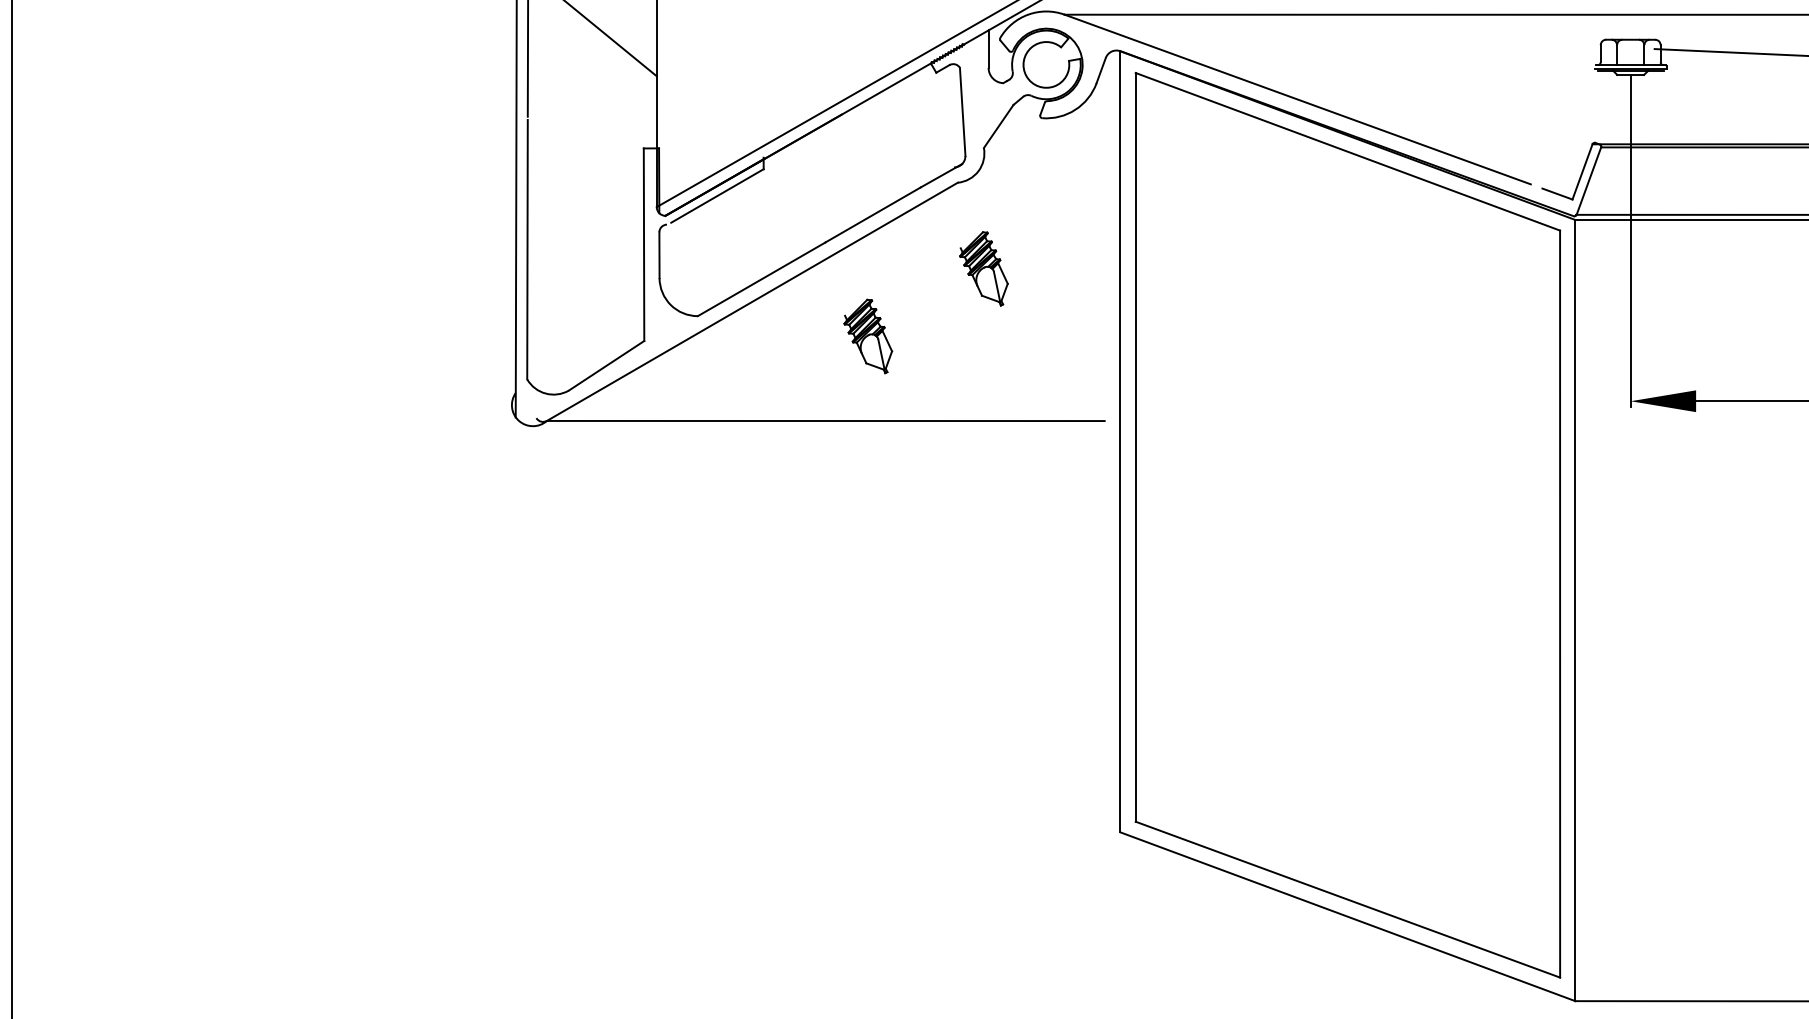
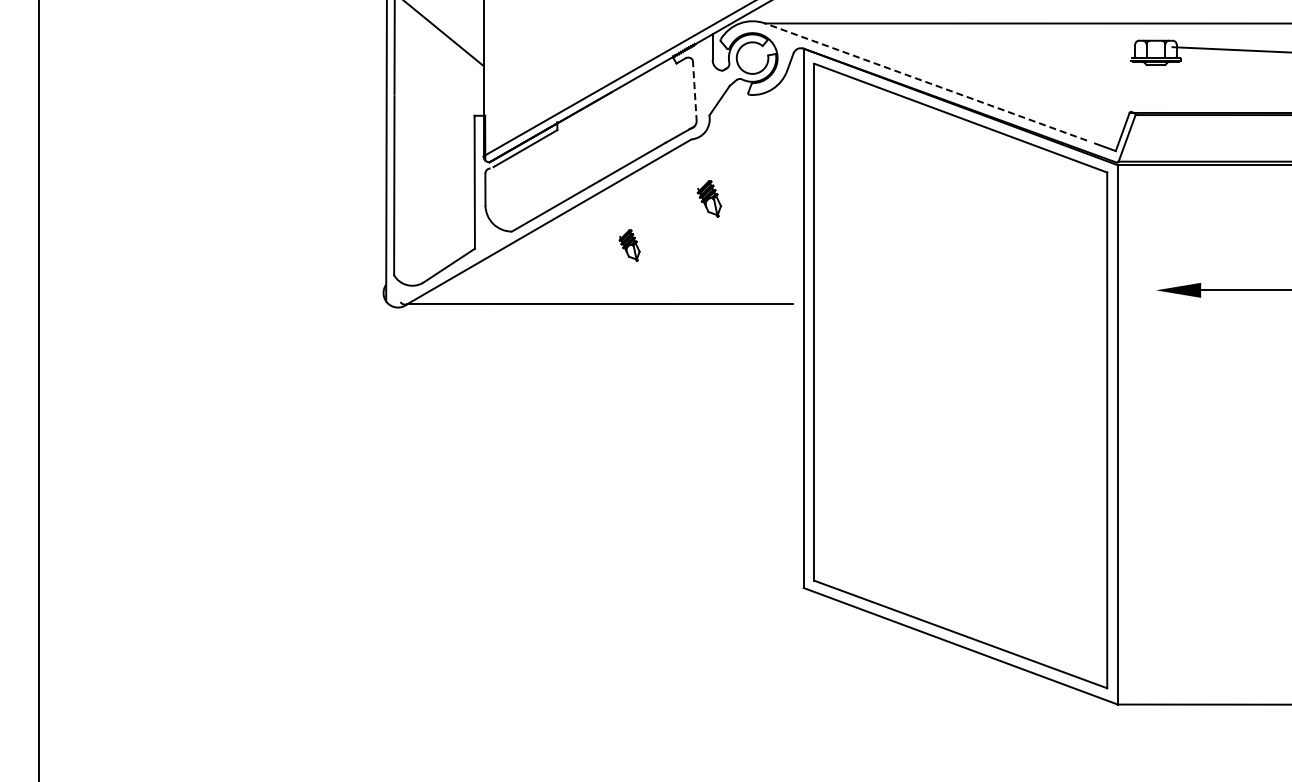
line: (1296, 98) -> (925, 81), solid -> dashed
line: (962, 113) -> (694, 91), solid -> dashed
line: (1630, 240) -> (1155, 179), removed
part: (984, 268) -> (709, 198), size x0.7
part: (868, 336) -> (629, 245), size x0.6

